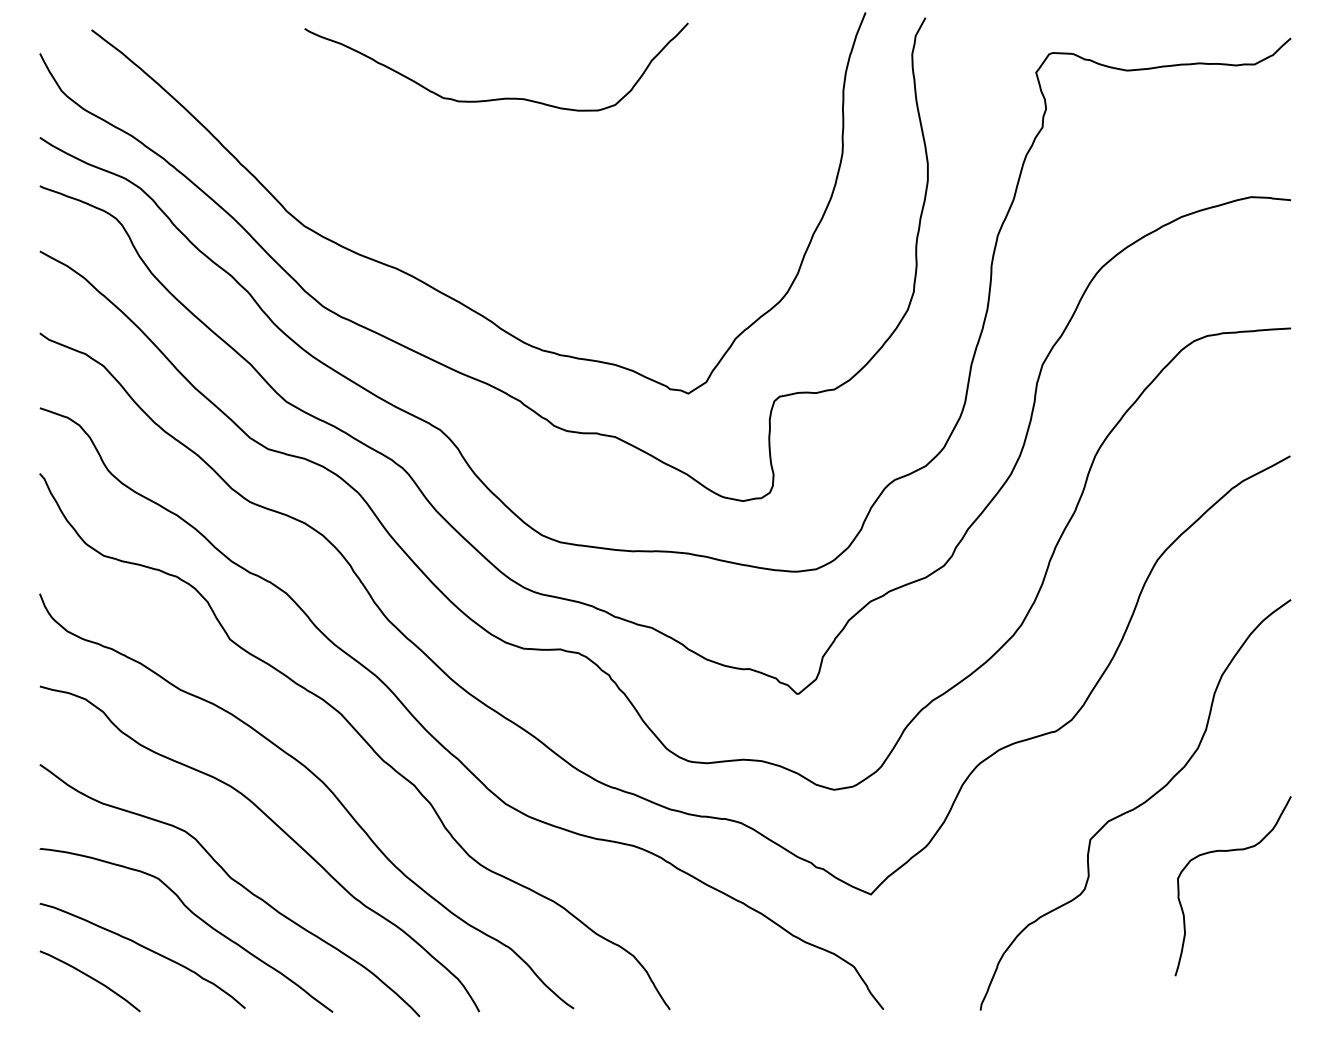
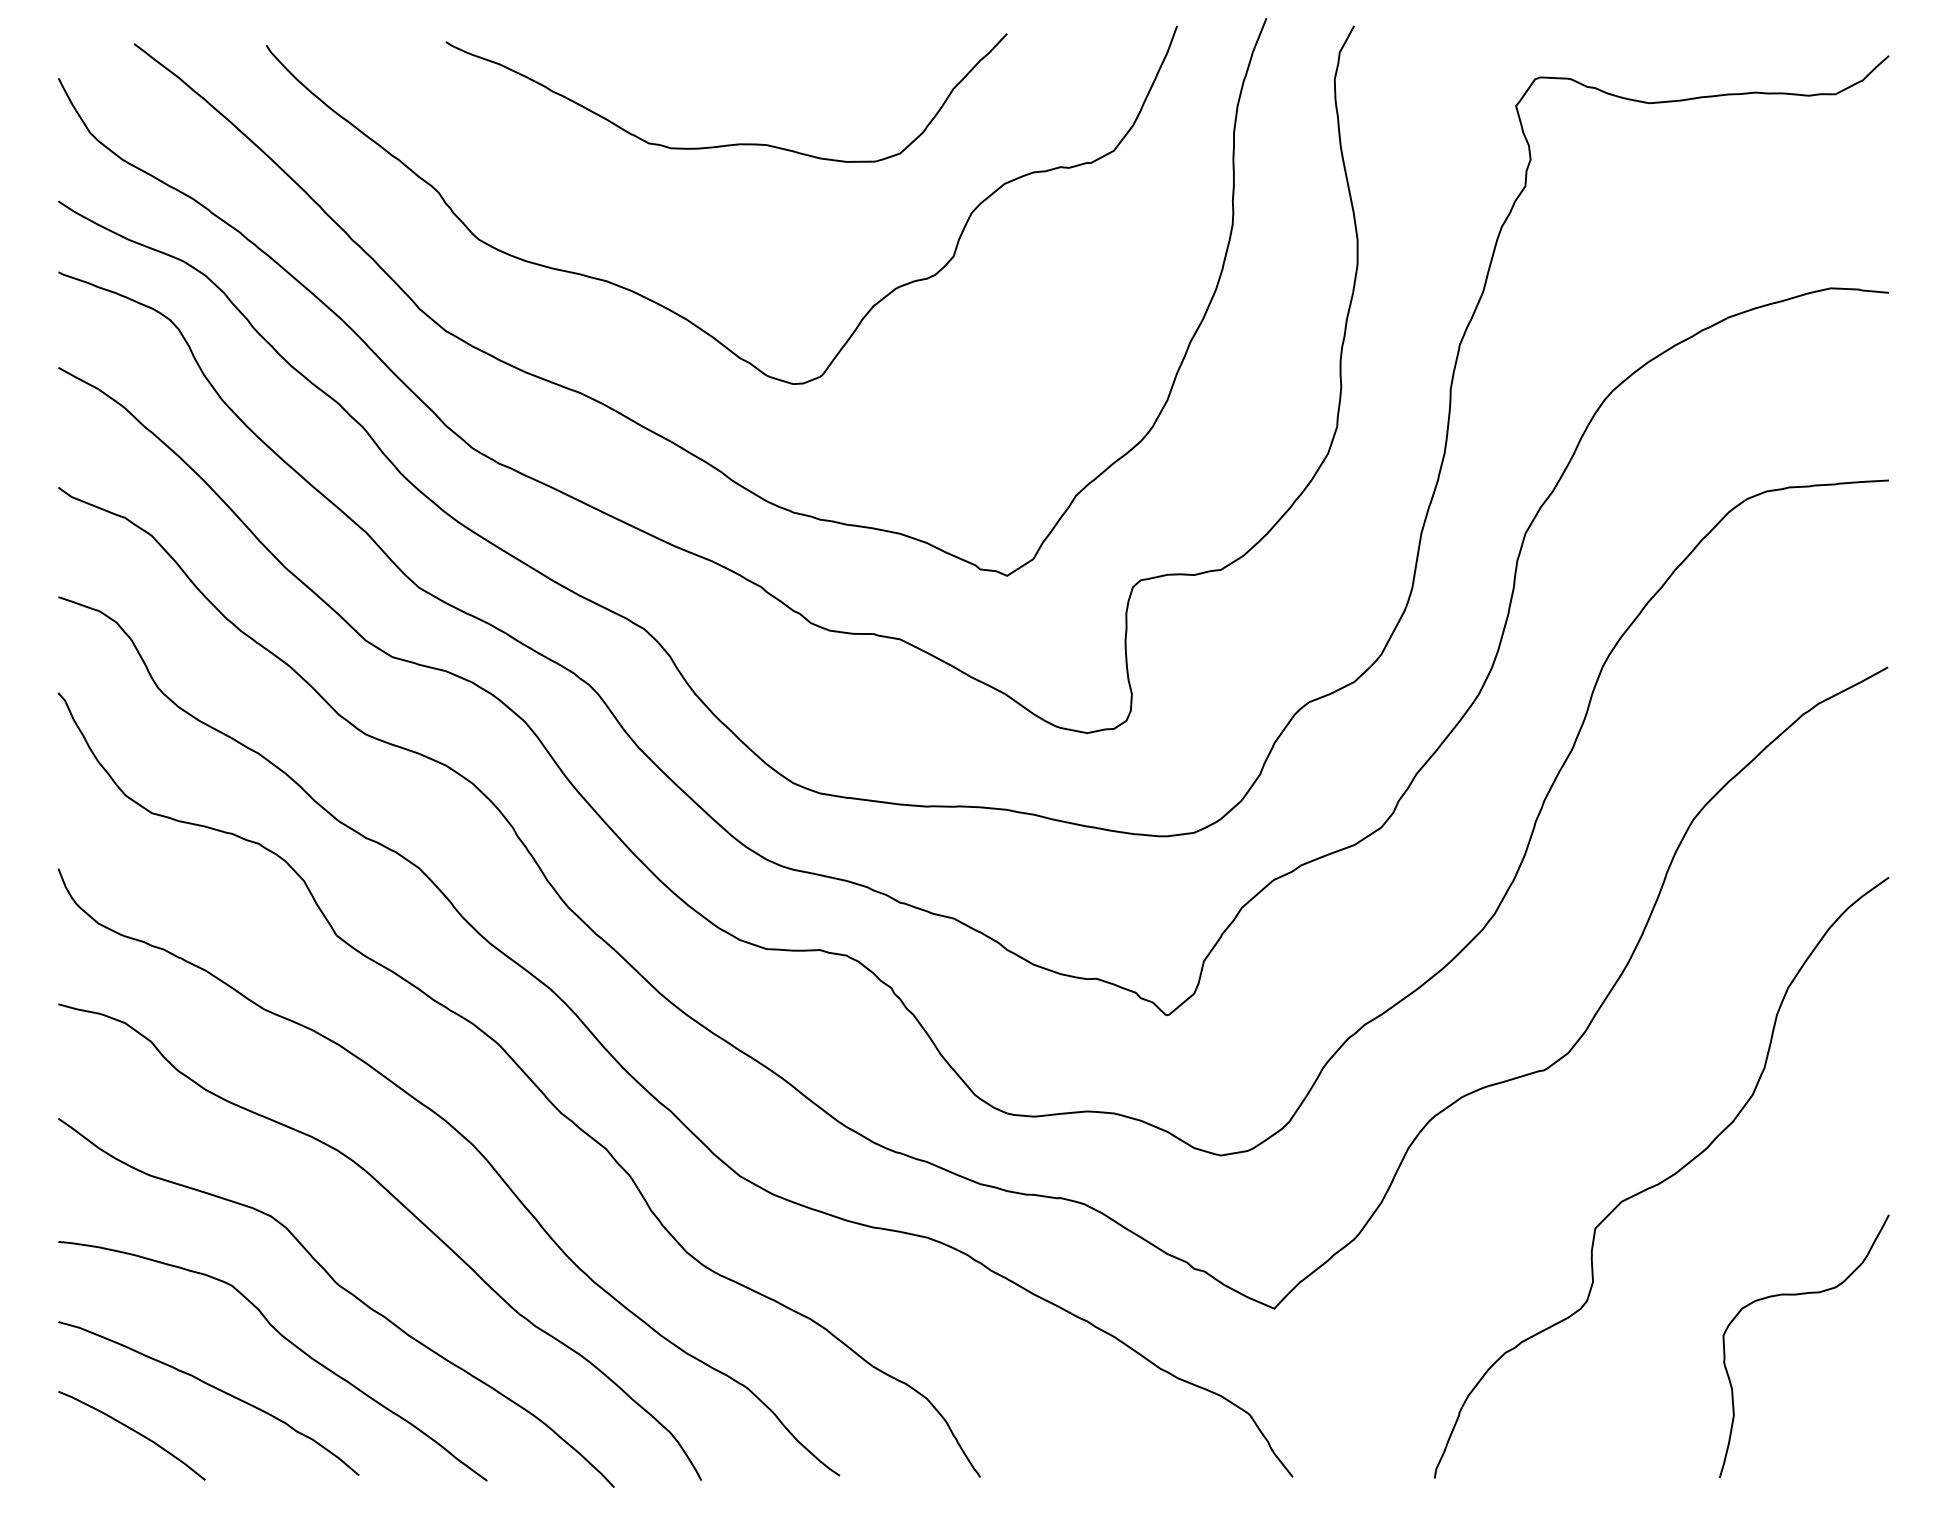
curve: (457, 210) -> (669, 307), added
curve: (1232, 851) -> (1803, 1295), moved

